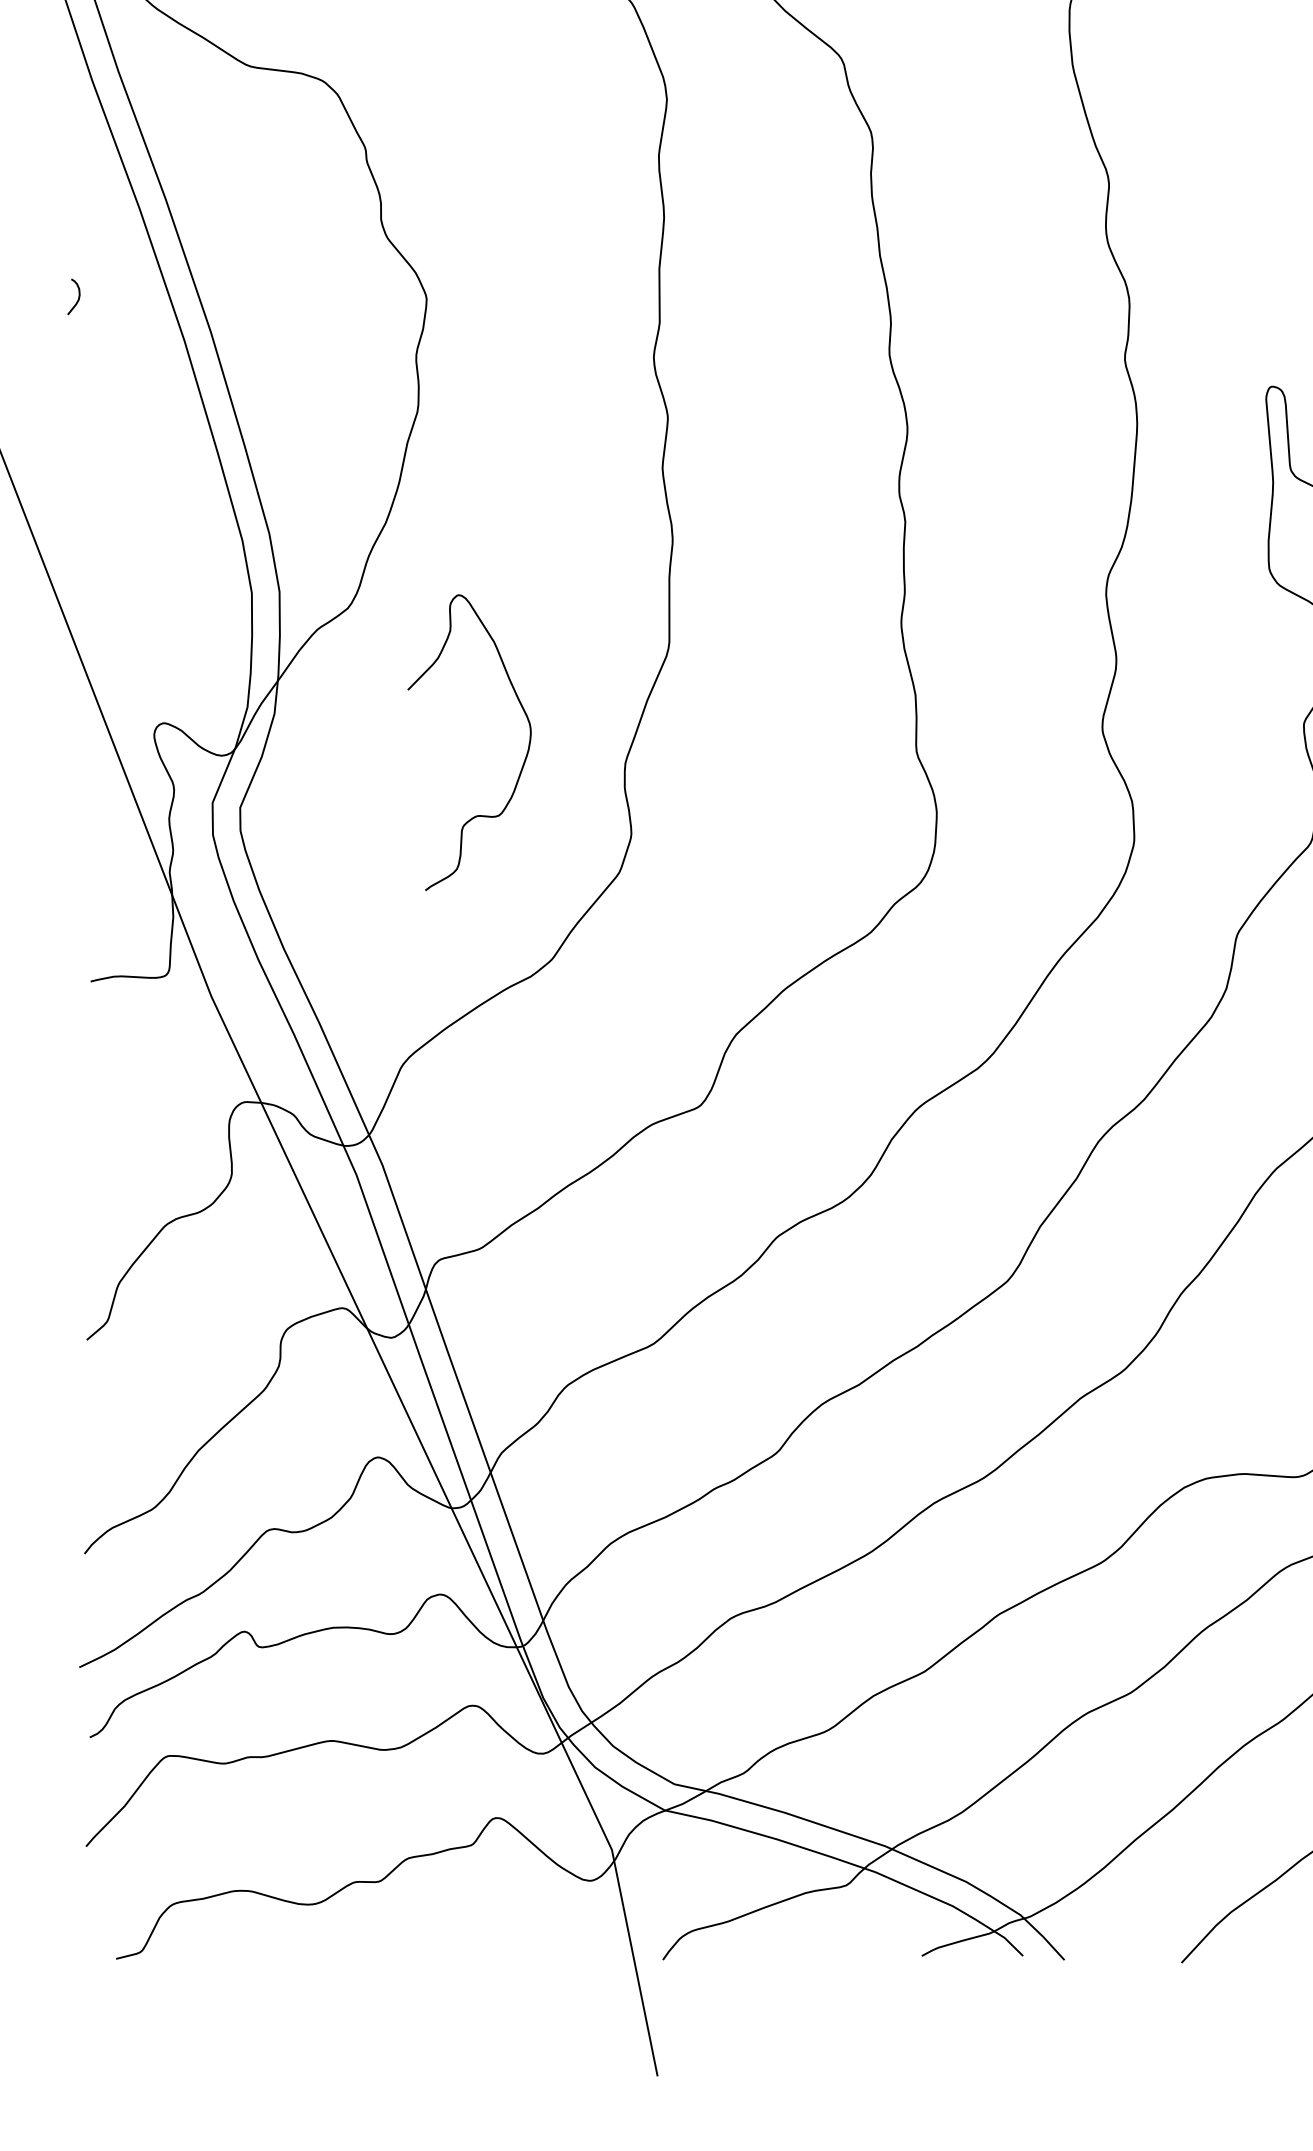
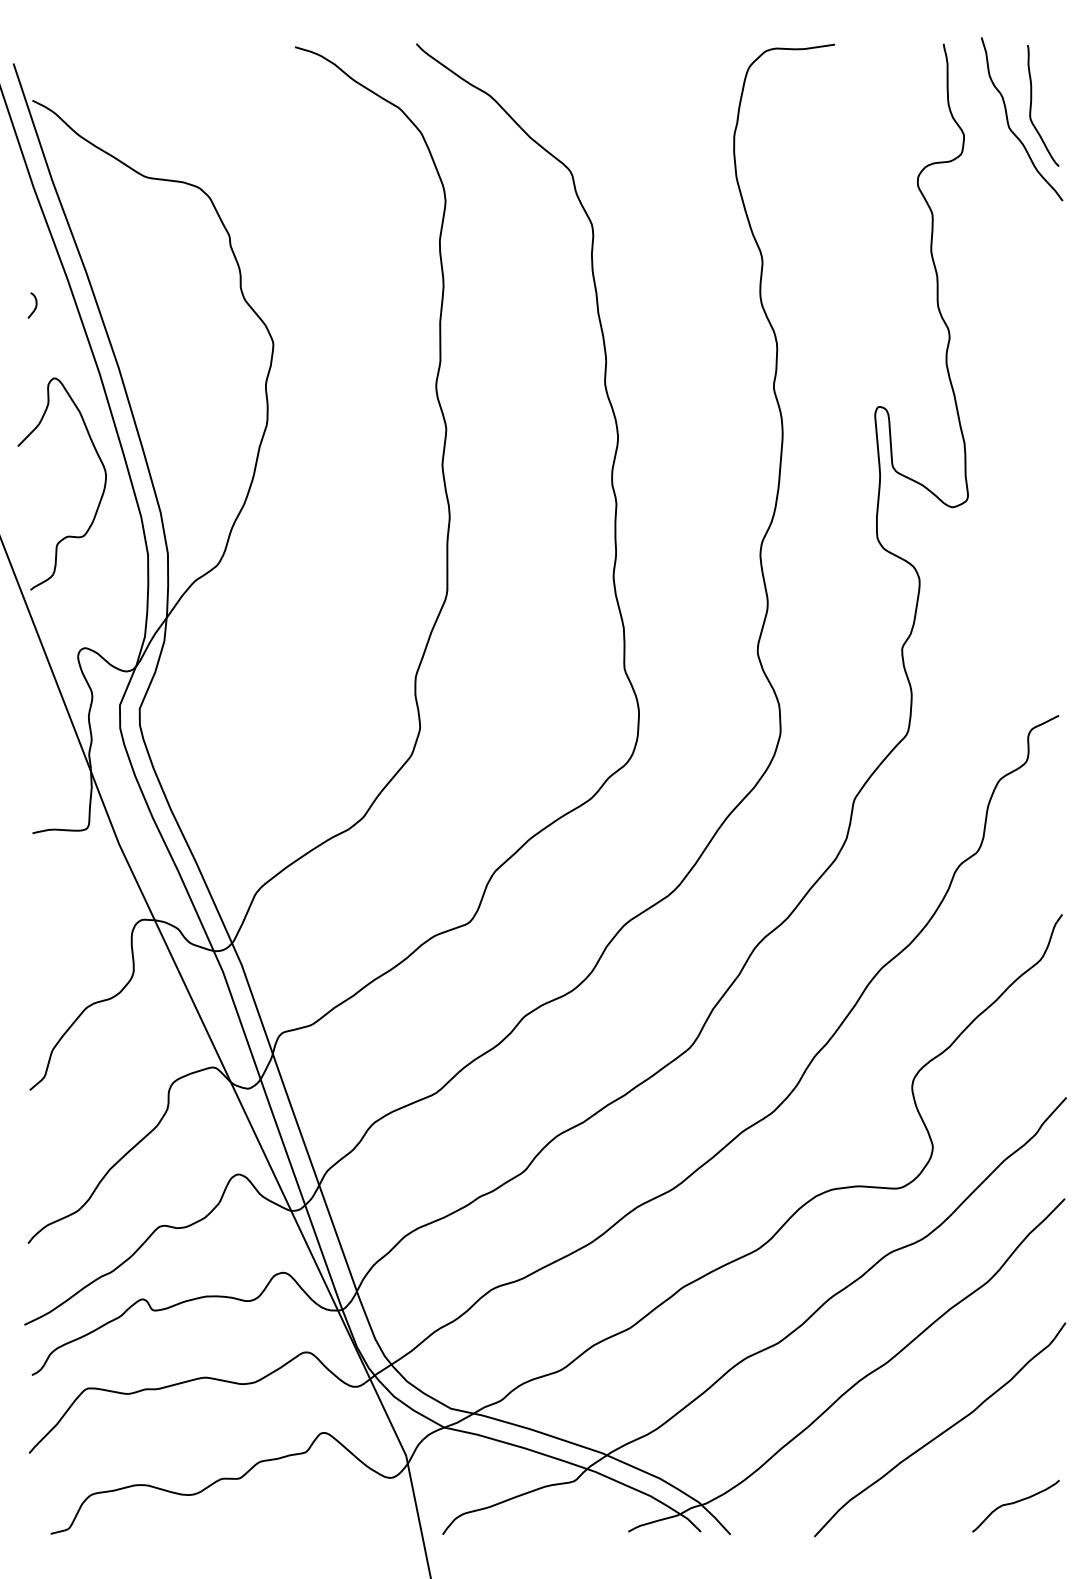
curve: (78, 296) -> (35, 305), moved
curve: (523, 761) -> (100, 497), moved

